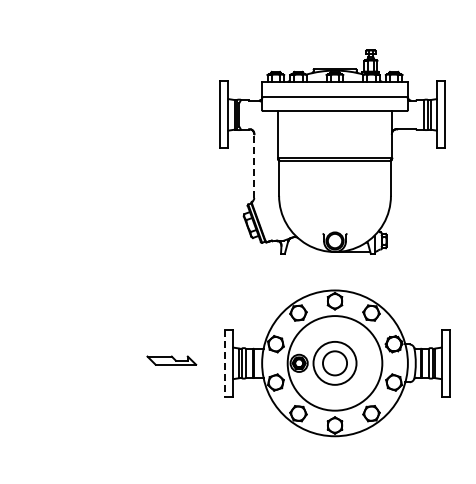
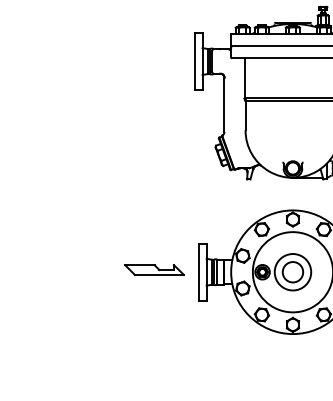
line: (254, 165) -> (224, 104), dashed -> solid
part: (171, 360) -> (154, 269), size x1.43
line: (224, 363) -> (199, 272), dashed -> solid

